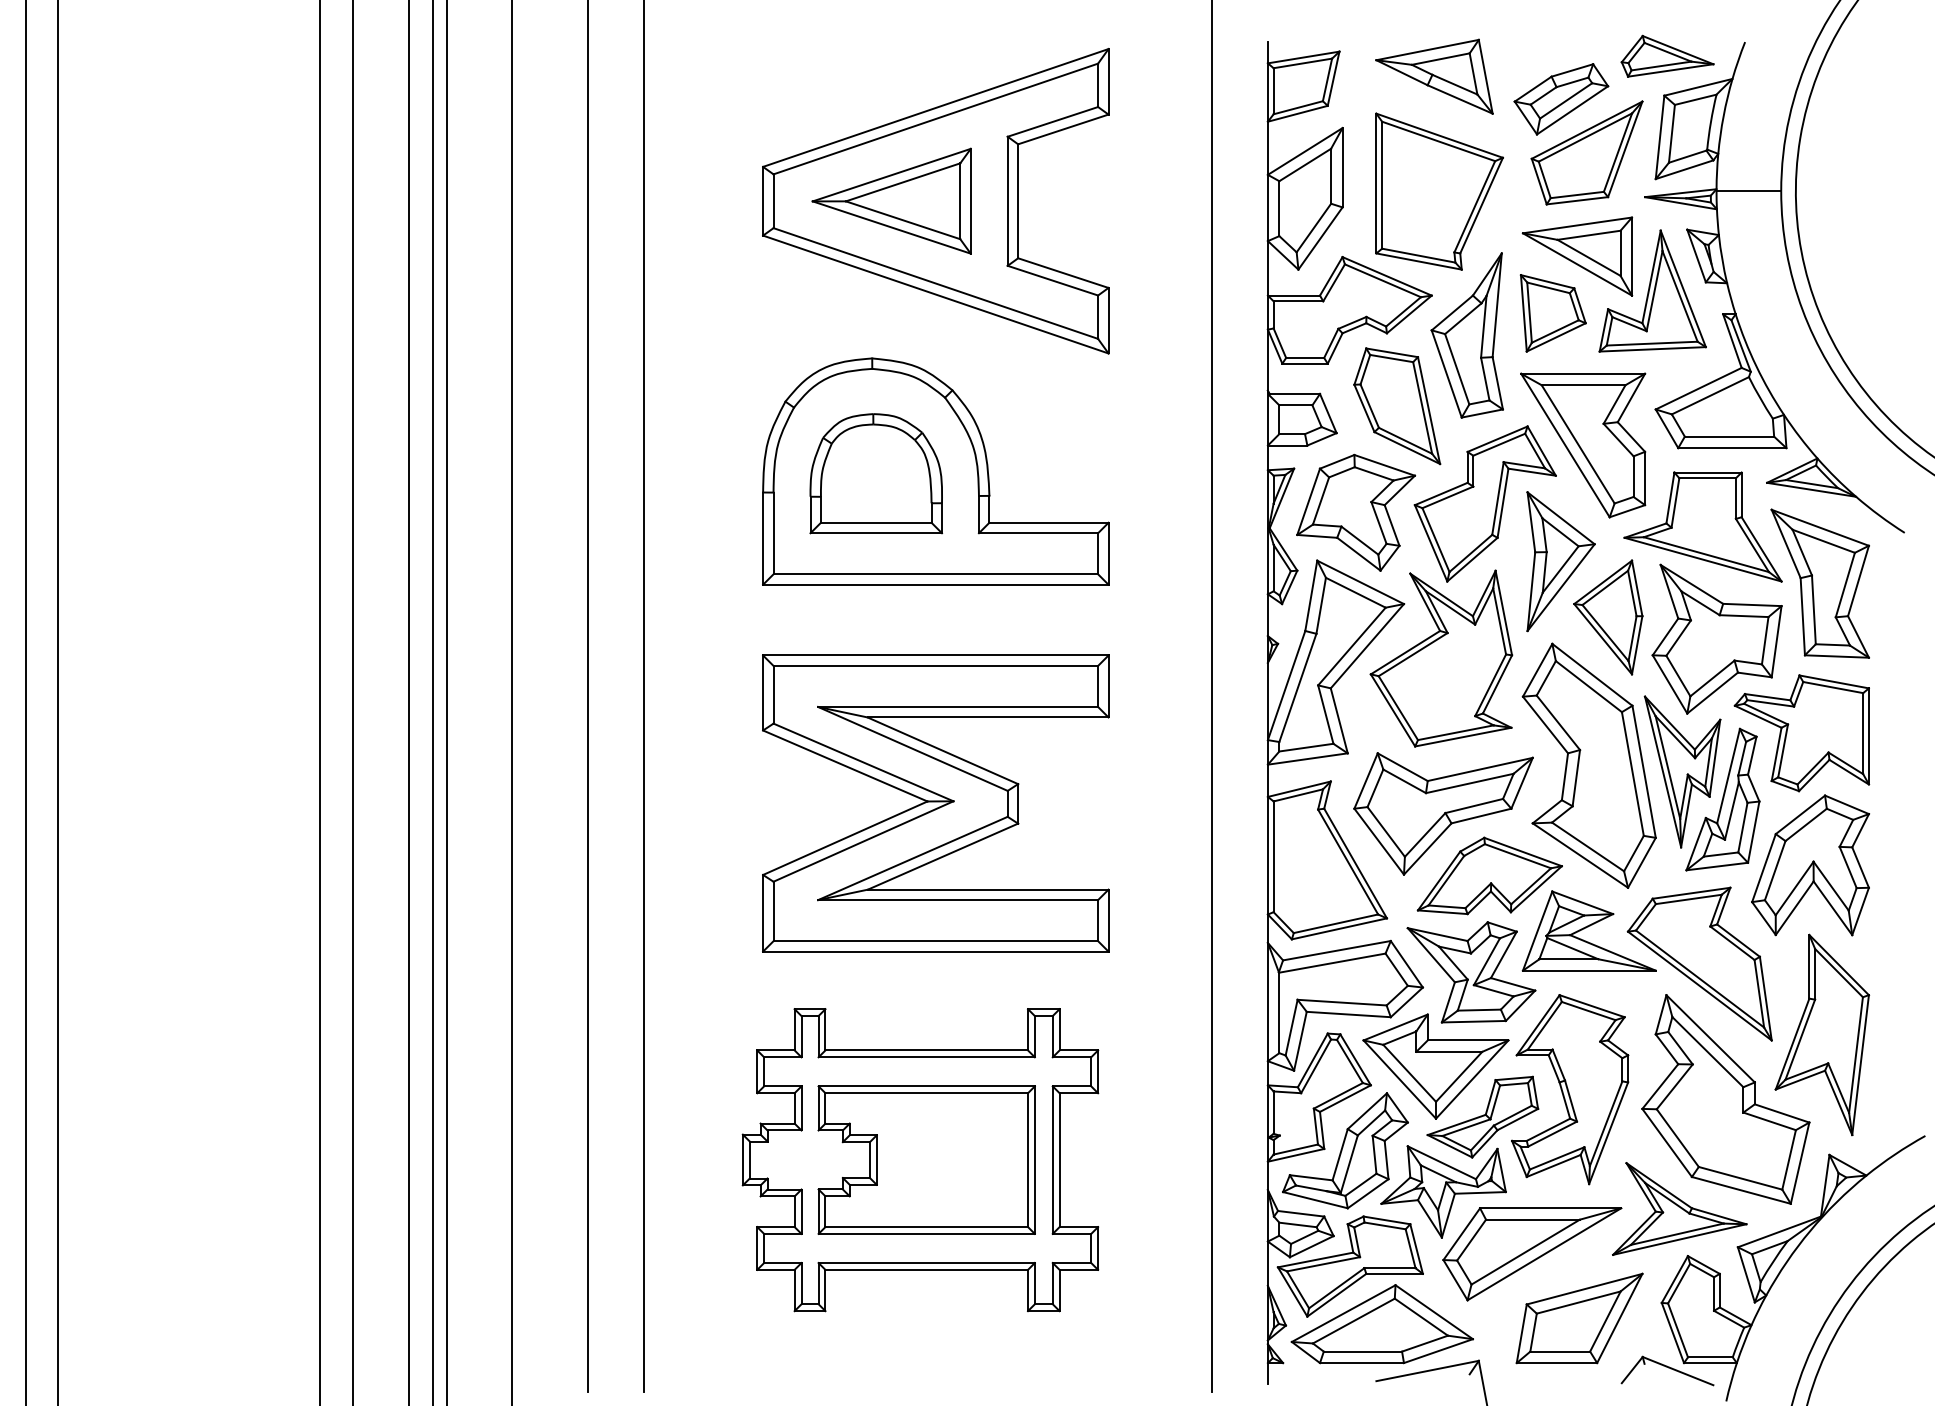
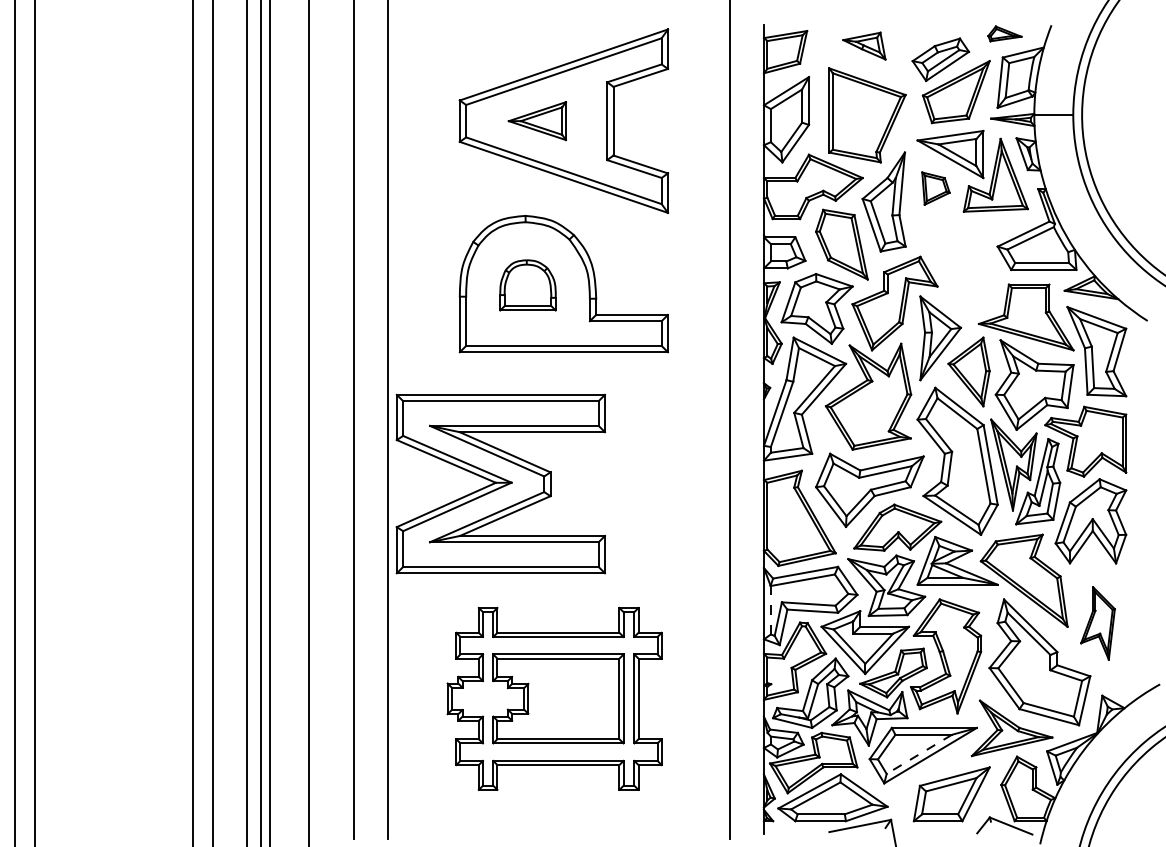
part: (1667, 55) -> (1004, 33), size x0.6
part: (1434, 75) -> (864, 45), size x0.6
part: (891, 200) -> (537, 120), size x0.6
part: (1552, 312) -> (935, 188), size x0.7
part: (1582, 445) -> (953, 268), removed
part: (875, 473) -> (527, 285), size x0.7
part: (935, 802) -> (500, 483), moved
line: (1278, 1011) -> (770, 609), solid -> dashed
part: (1821, 1034) -> (1097, 623), size x0.6
line: (1524, 1252) -> (918, 754), solid -> dashed

